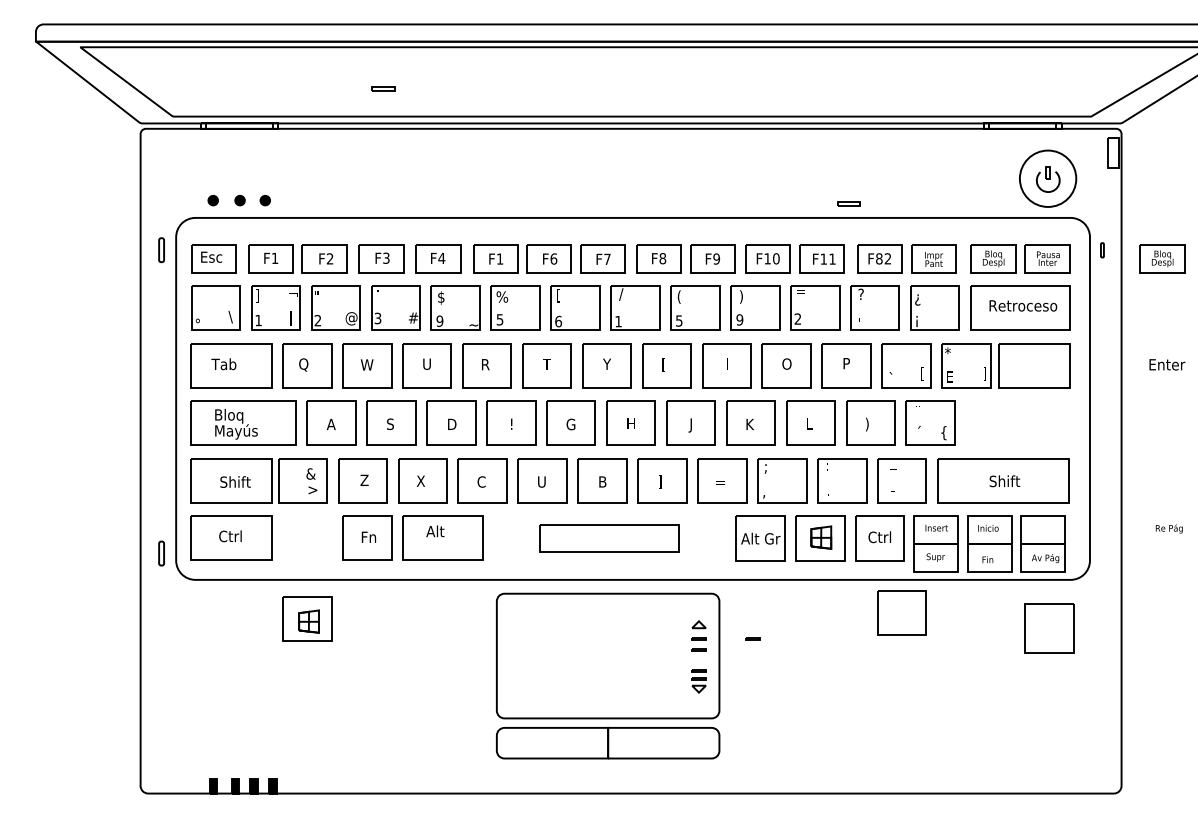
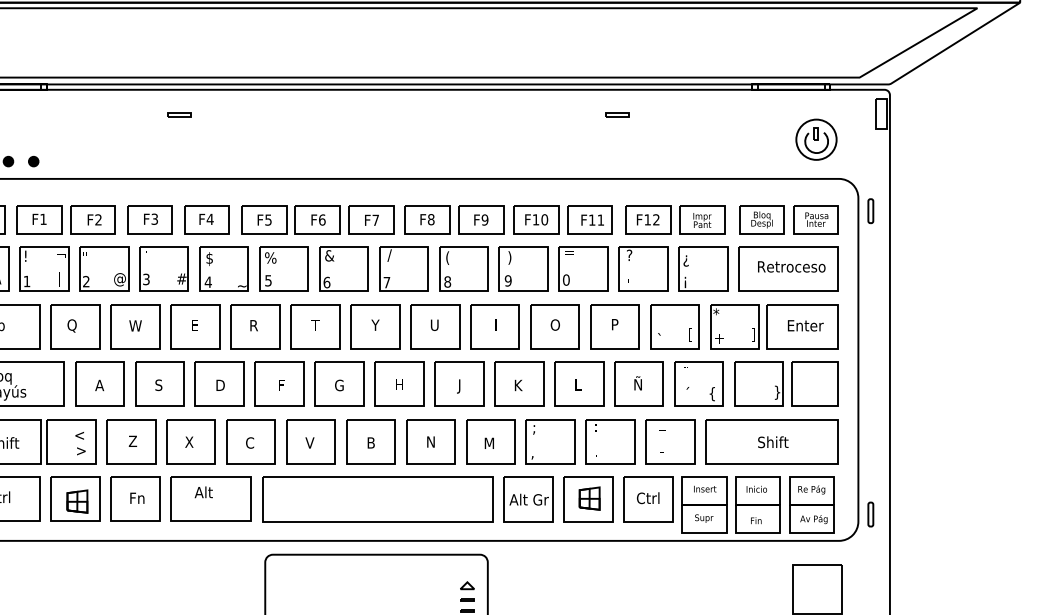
part: (383, 88) -> (179, 114), moved
circle: (1047, 178) -> (815, 139), size x0.71
part: (848, 203) -> (616, 114), moved
part: (1102, 250) -> (870, 211), size x1.67
text: (499, 258) -> (267, 219), F1 -> F5
text: (879, 258) -> (647, 219), F82 -> F12
part: (1162, 258) -> (930, 219), removed
text: (257, 295) -> (25, 256), ] -> !
text: (560, 295) -> (328, 256), [ -> &
text: (797, 318) -> (565, 279), 2 -> 0
text: (439, 320) -> (207, 281), 9 -> 4
text: (678, 320) -> (446, 281), 5 -> 8
text: (618, 321) -> (386, 282), 1 -> 7
text: (426, 363) -> (194, 324), U -> E
text: (666, 364) -> (434, 325), [ -> U
text: (1167, 364) -> (805, 325), moved
text: (950, 376) -> (718, 337), E -> +
part: (1017, 422) -> (785, 383), added
text: (512, 423) -> (280, 384), ! -> F
text: (869, 423) -> (637, 384), ) -> Ñ
text: (310, 473) -> (78, 434), & -> <
text: (541, 481) -> (309, 442), U -> V
text: (662, 481) -> (430, 442), ] -> N
text: (720, 481) -> (488, 442), = -> M
text: (1168, 528) -> (810, 489), moved
part: (609, 538) -> (377, 499), size x1.67
part: (1102, 553) -> (870, 514), added
part: (901, 612) -> (669, 573), removed
part: (307, 618) -> (75, 498), moved
part: (752, 638) -> (520, 599), removed

